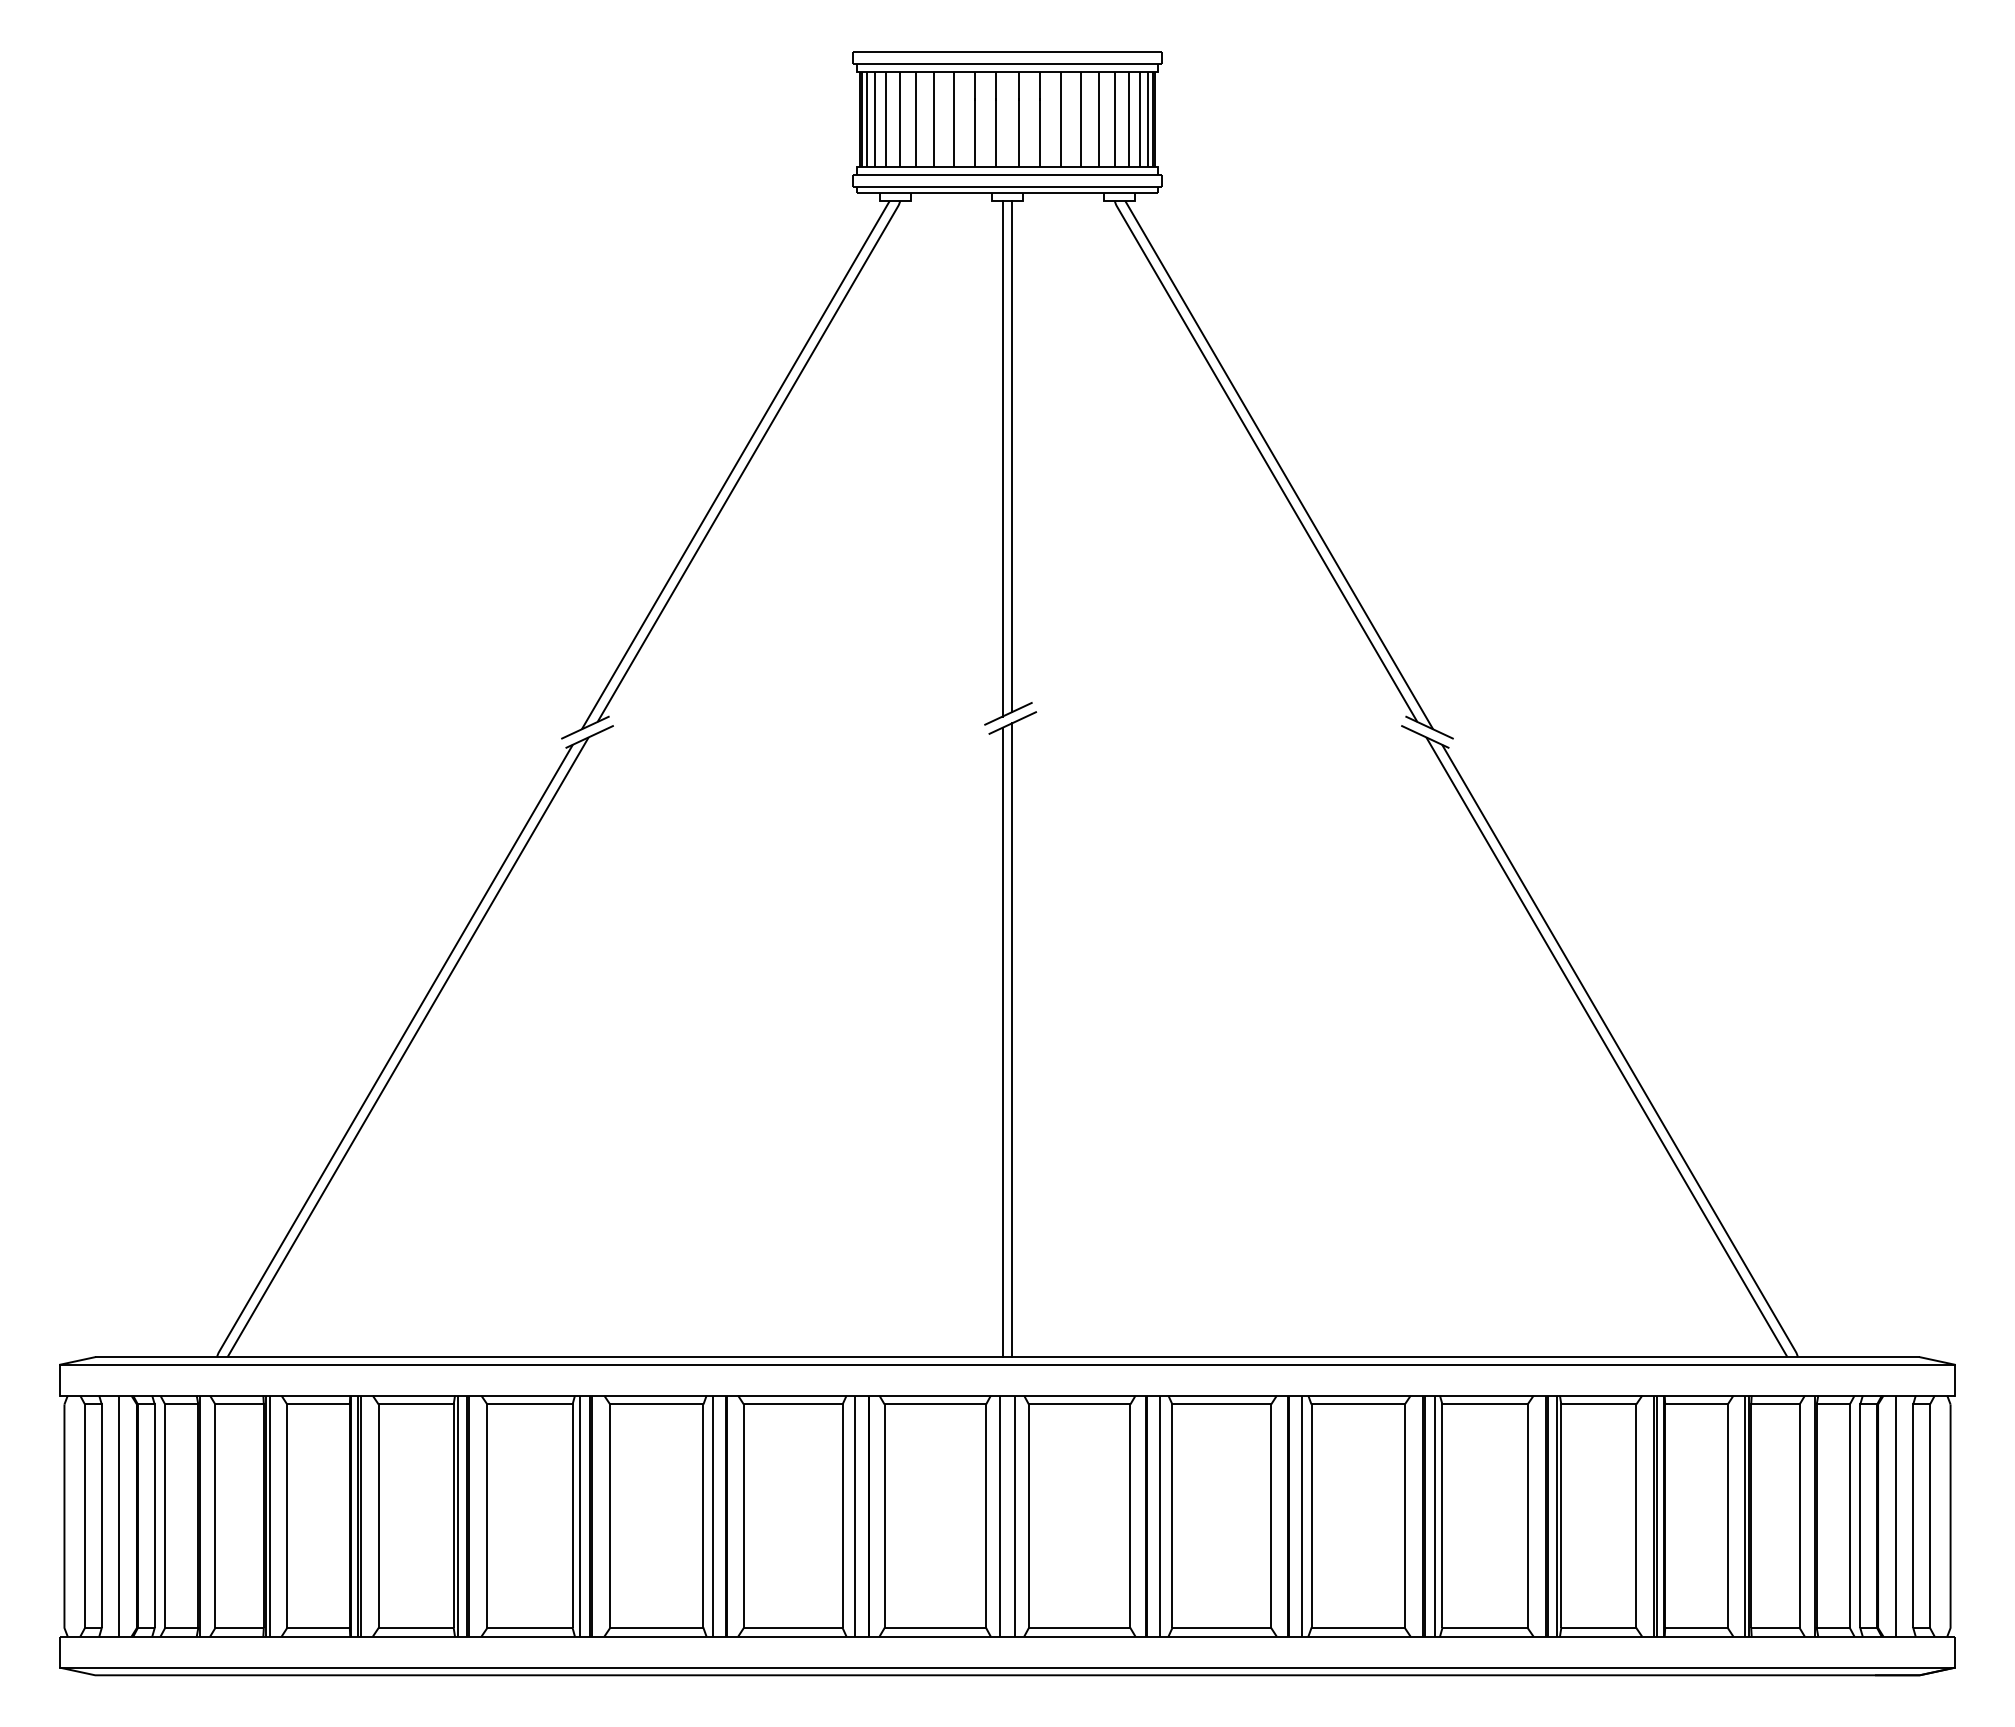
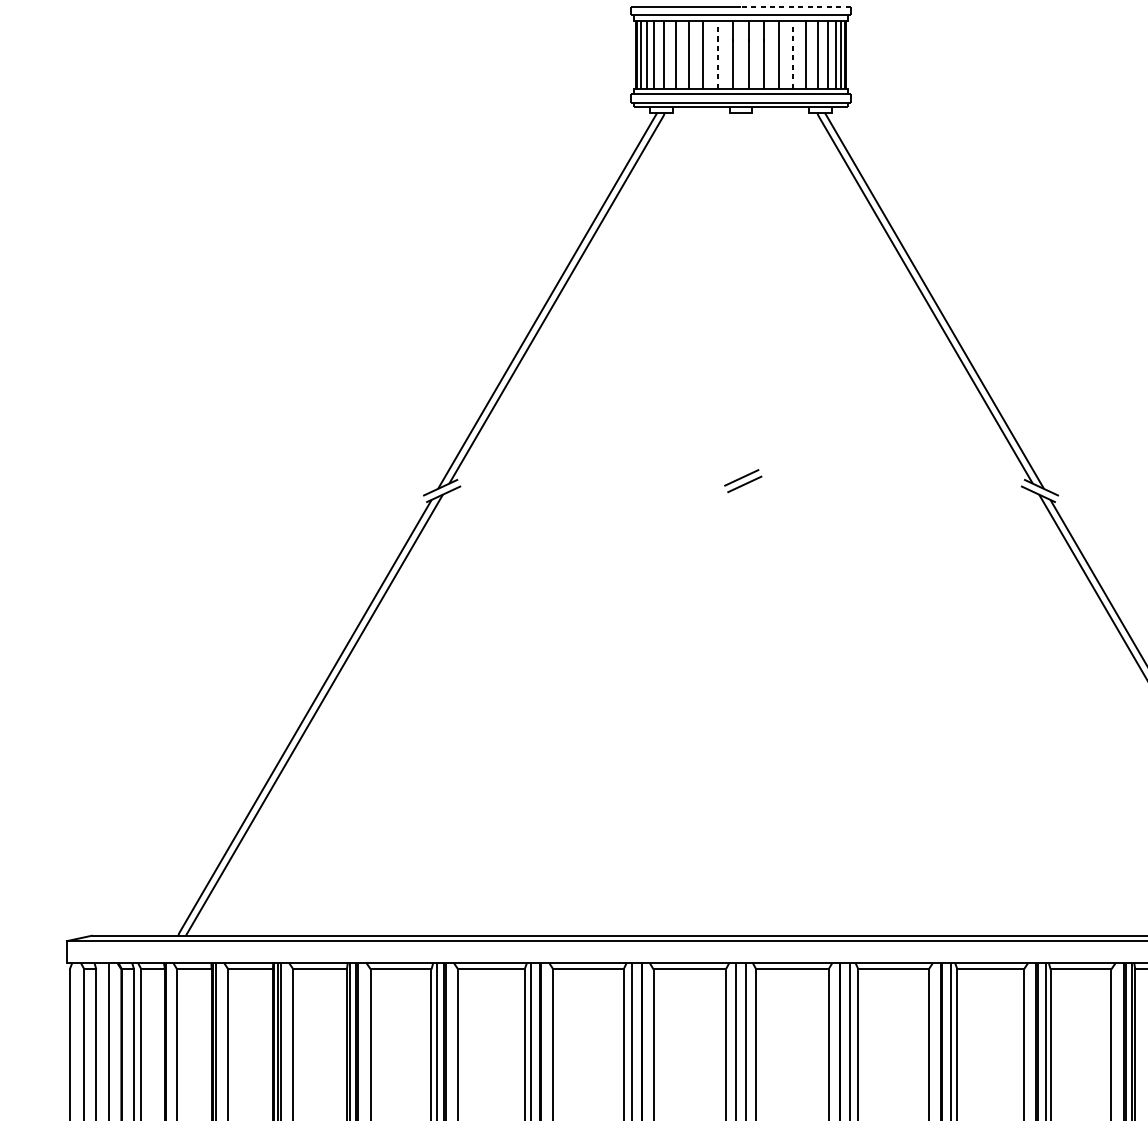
line: (1084, 51) -> (795, 6), solid -> dashed
line: (974, 119) -> (717, 54), solid -> dashed
line: (1081, 119) -> (793, 54), solid -> dashed
line: (1012, 455) -> (744, 294), removed
line: (1002, 458) -> (737, 296), removed
line: (1012, 1040) -> (744, 710), removed
line: (1002, 1042) -> (737, 711), removed

